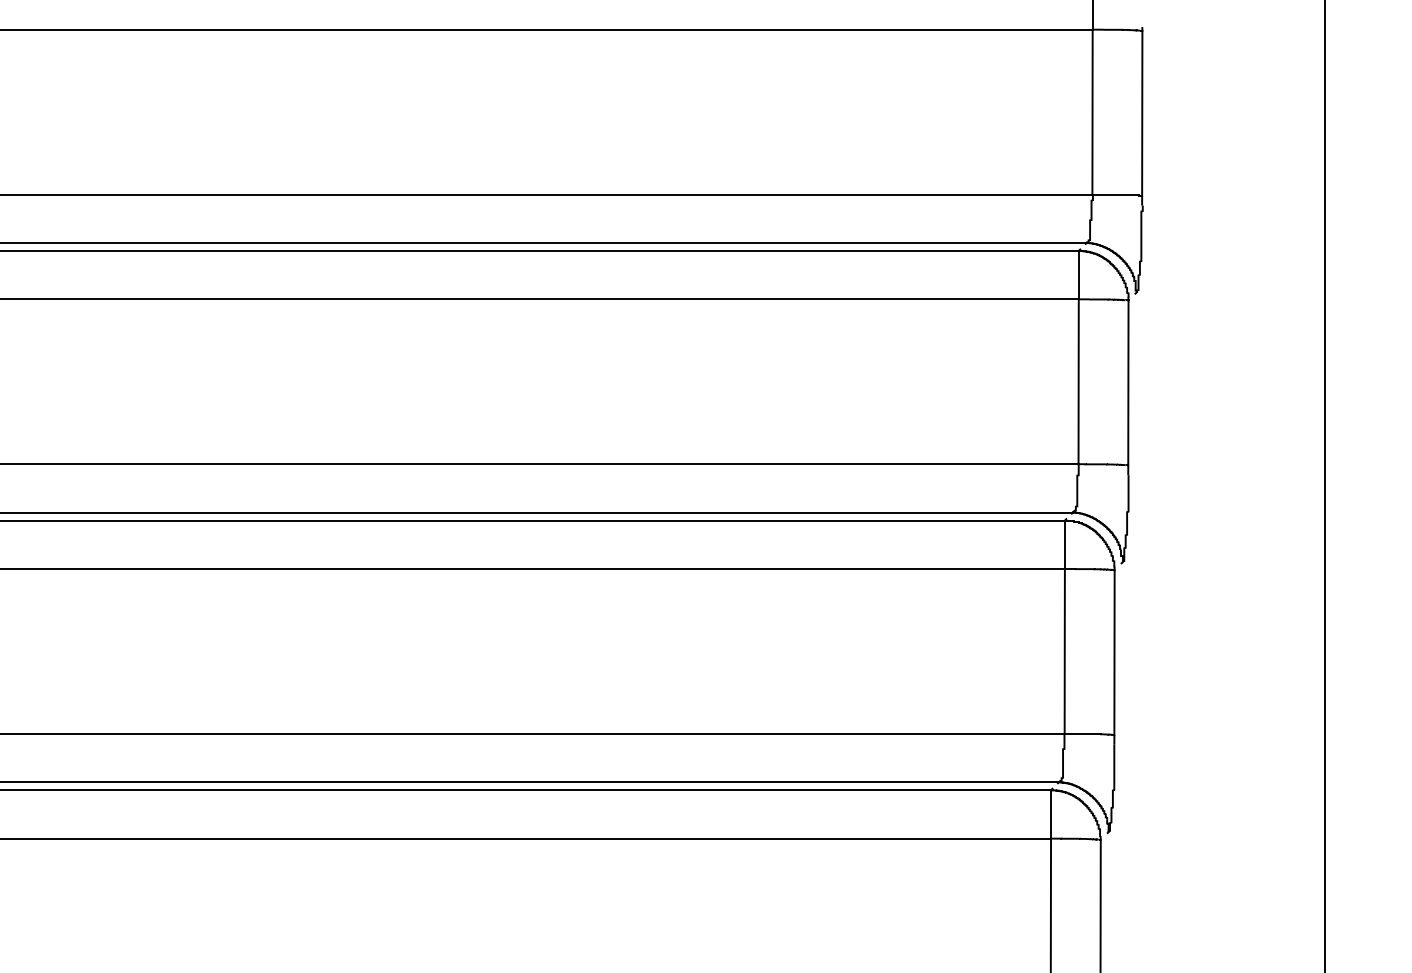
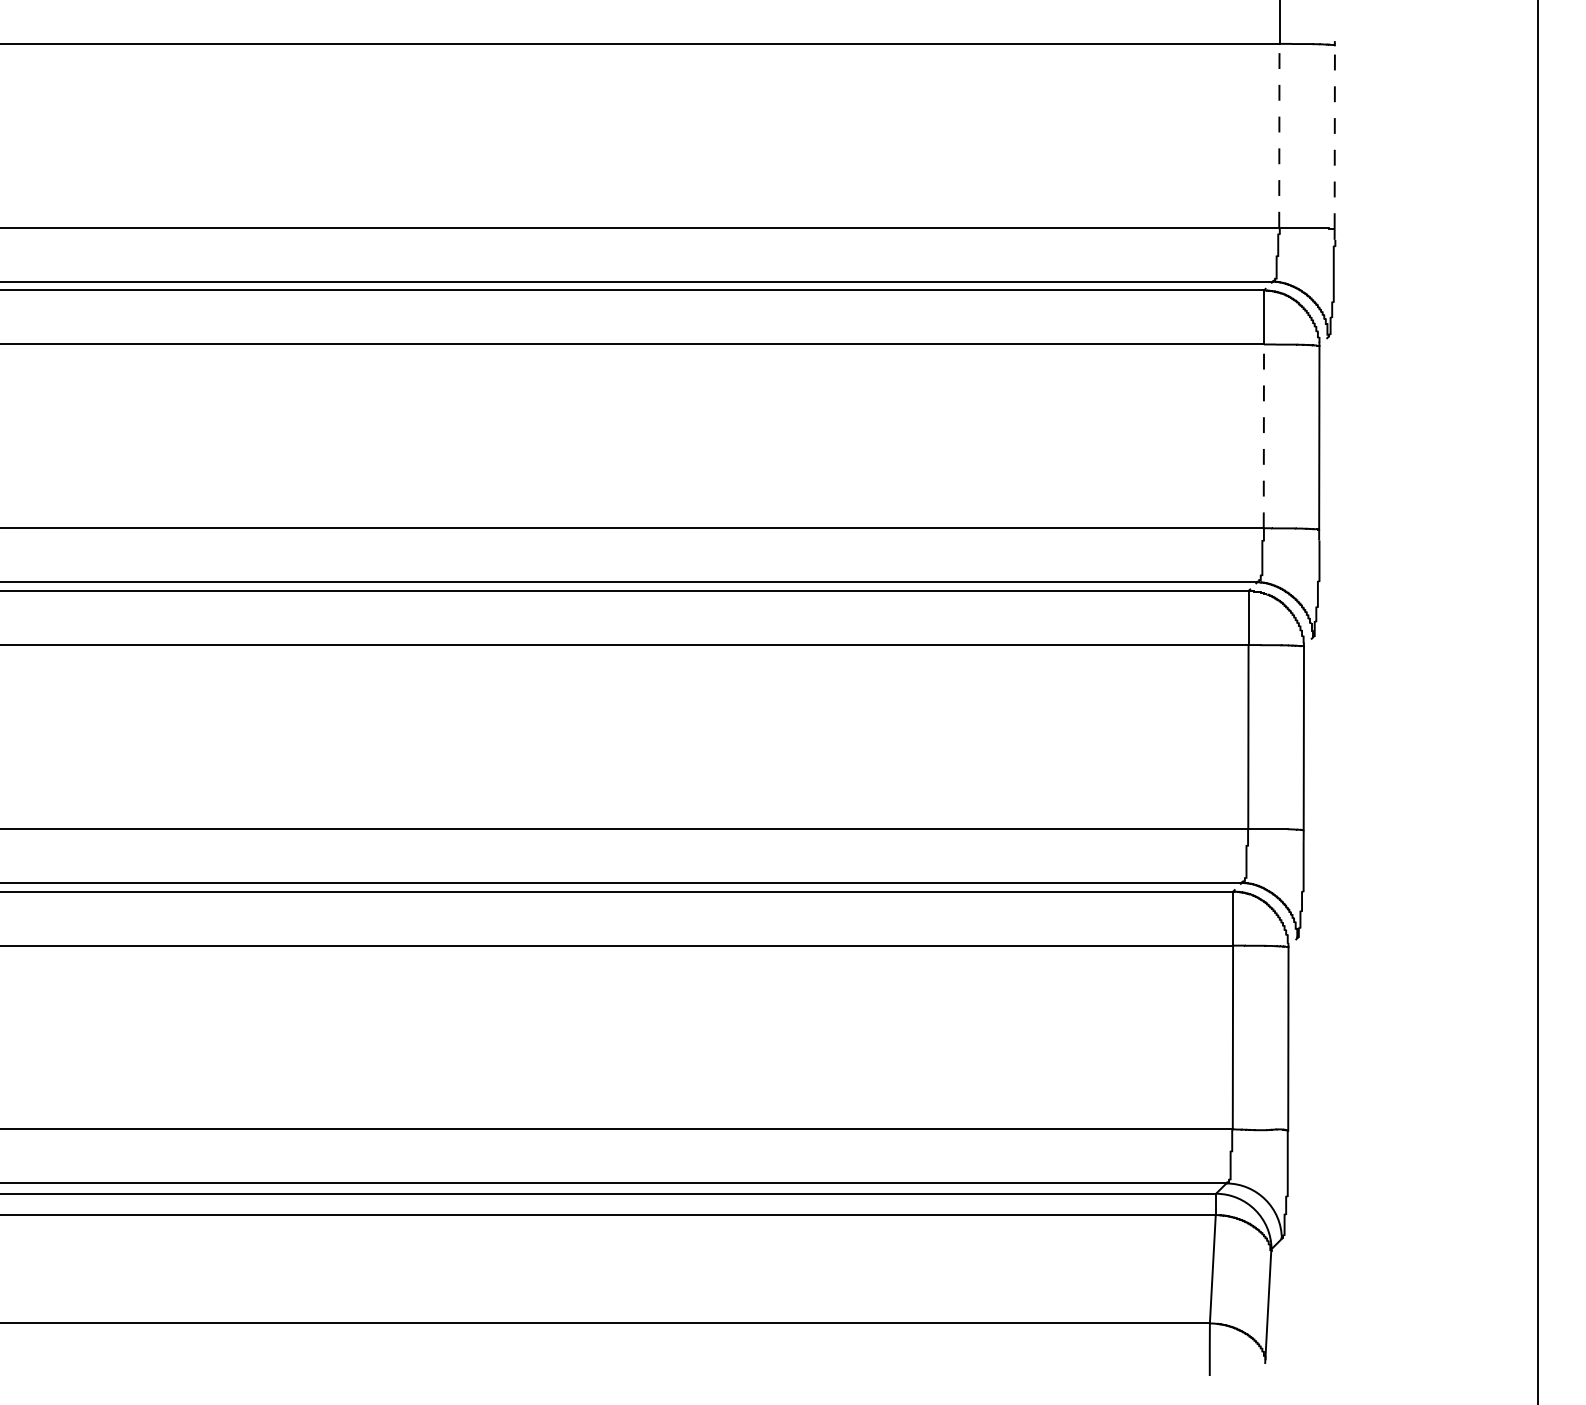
line: (1092, 111) -> (1279, 135), solid -> dashed
line: (1142, 113) -> (1334, 137), solid -> dashed
line: (1078, 381) -> (1263, 436), solid -> dashed

